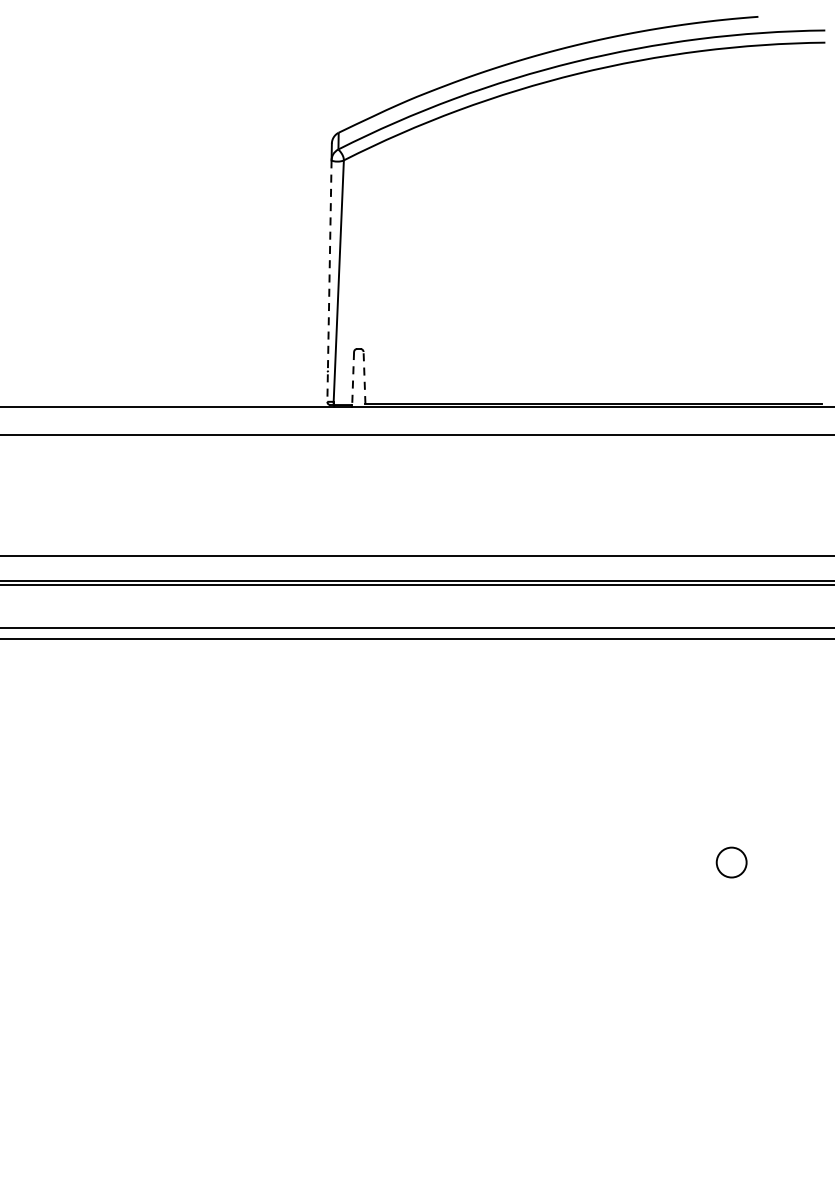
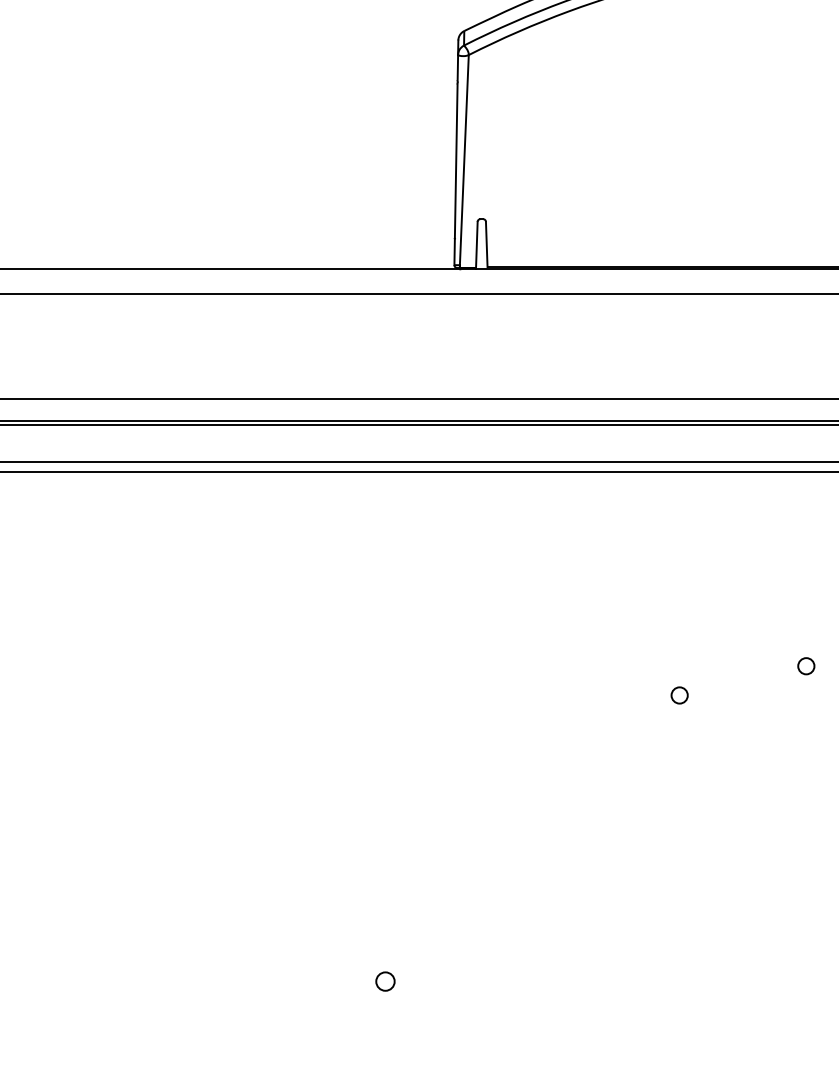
line: (329, 281) -> (456, 160), dashed -> solid
line: (364, 378) -> (486, 244), dashed -> solid
line: (352, 379) -> (476, 245), dashed -> solid
circle: (731, 863) -> (806, 666), size x0.62
circle: (586, 896) -> (679, 695), added

